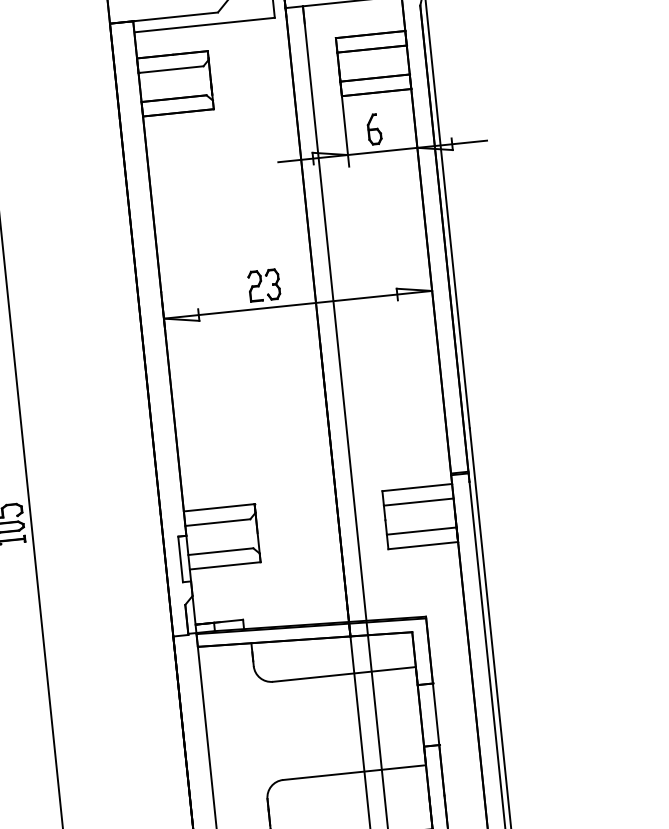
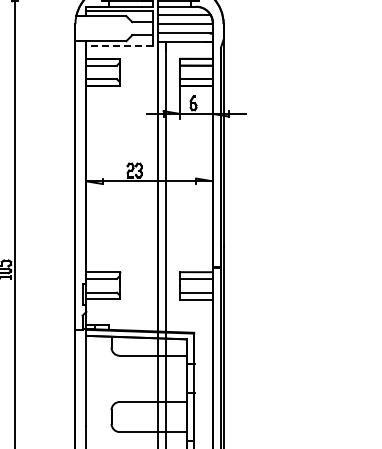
line: (204, 25) -> (119, 46), solid -> dashed

